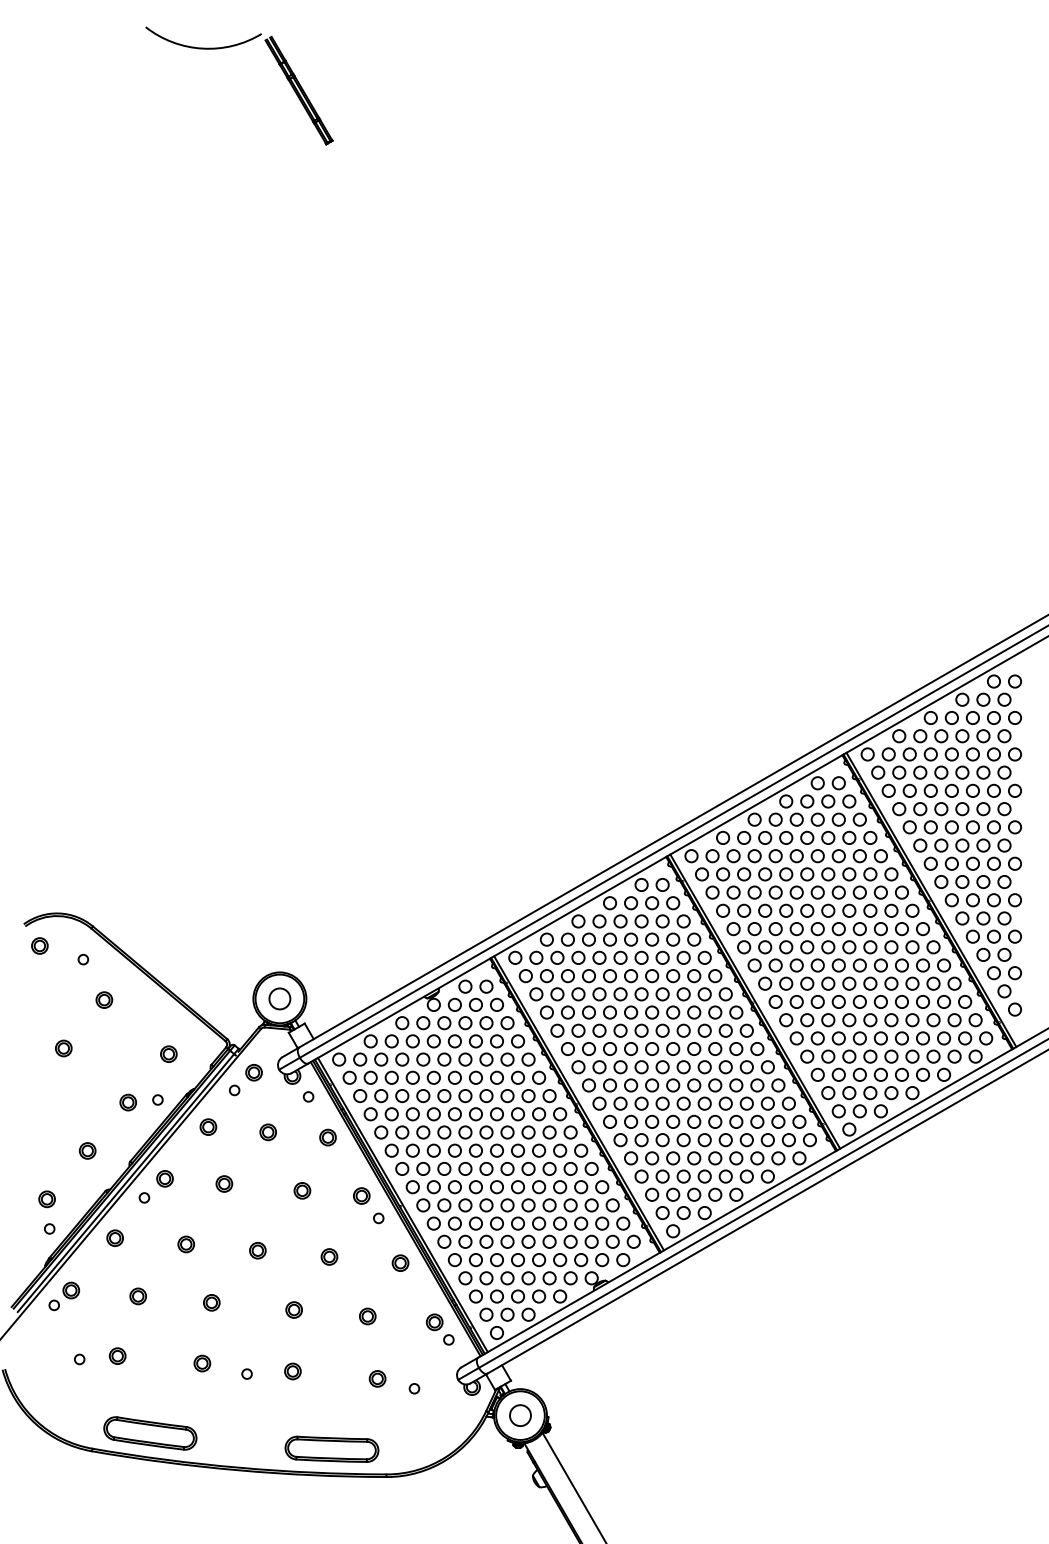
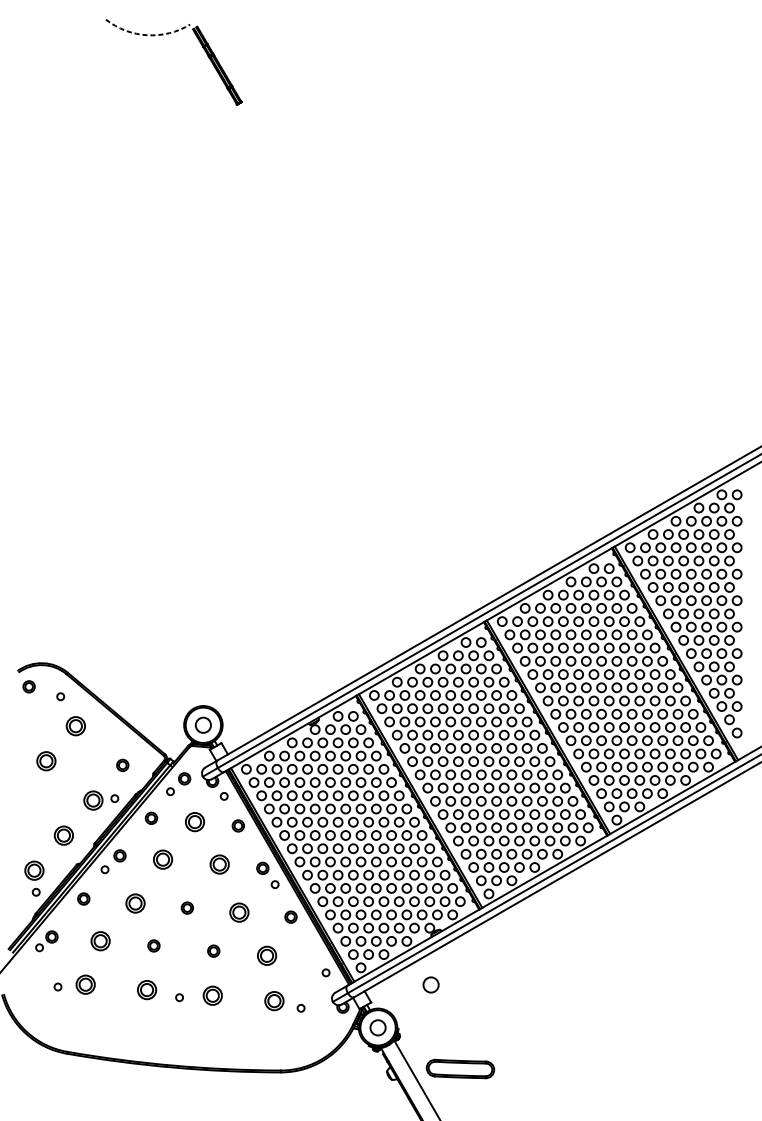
arc: (202, 48) -> (147, 35), solid -> dashed
part: (104, 999) -> (76, 725), size x1.6
part: (63, 1048) -> (46, 761), size x1.6
part: (127, 1102) -> (92, 800), size x1.6
part: (267, 1132) -> (194, 822), size x1.6
part: (87, 1150) -> (63, 835), size x1.6
part: (224, 1183) -> (163, 859), size x1.6
part: (302, 1190) -> (219, 864), size x1.6
part: (46, 1199) -> (33, 870), size x1.6
part: (185, 1244) -> (134, 903), size x1.6
part: (329, 1256) -> (239, 912), size x1.6
part: (137, 1296) -> (99, 941), size x1.6
part: (367, 1316) -> (267, 955), size x1.6
part: (434, 1322) -> (315, 960), removed
part: (117, 1355) -> (85, 984), size x1.6
circle: (593, 1356) -> (431, 984), added
part: (202, 1363) -> (147, 989), size x1.6
part: (292, 1371) -> (212, 995), size x1.6
part: (377, 1378) -> (274, 1000), size x1.6
part: (150, 1433) -> (109, 1040), removed
part: (331, 1448) -> (460, 1068), moved

